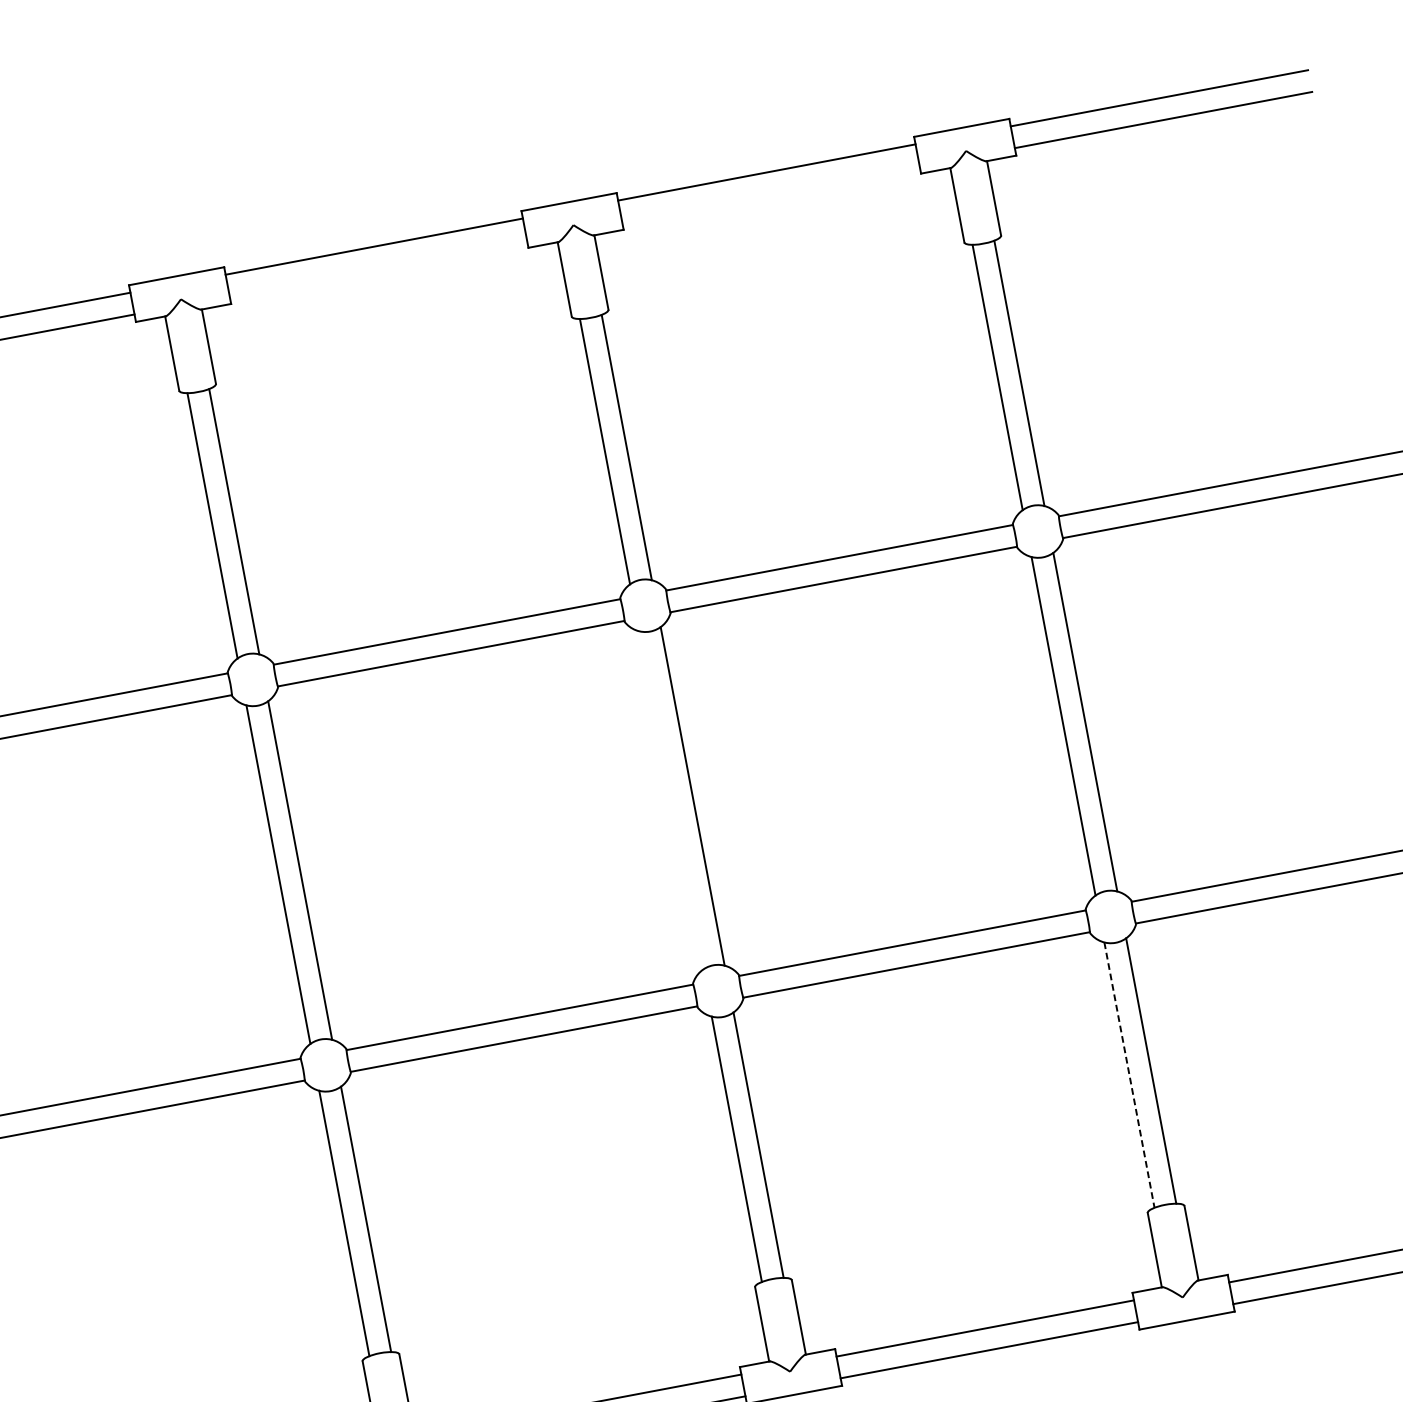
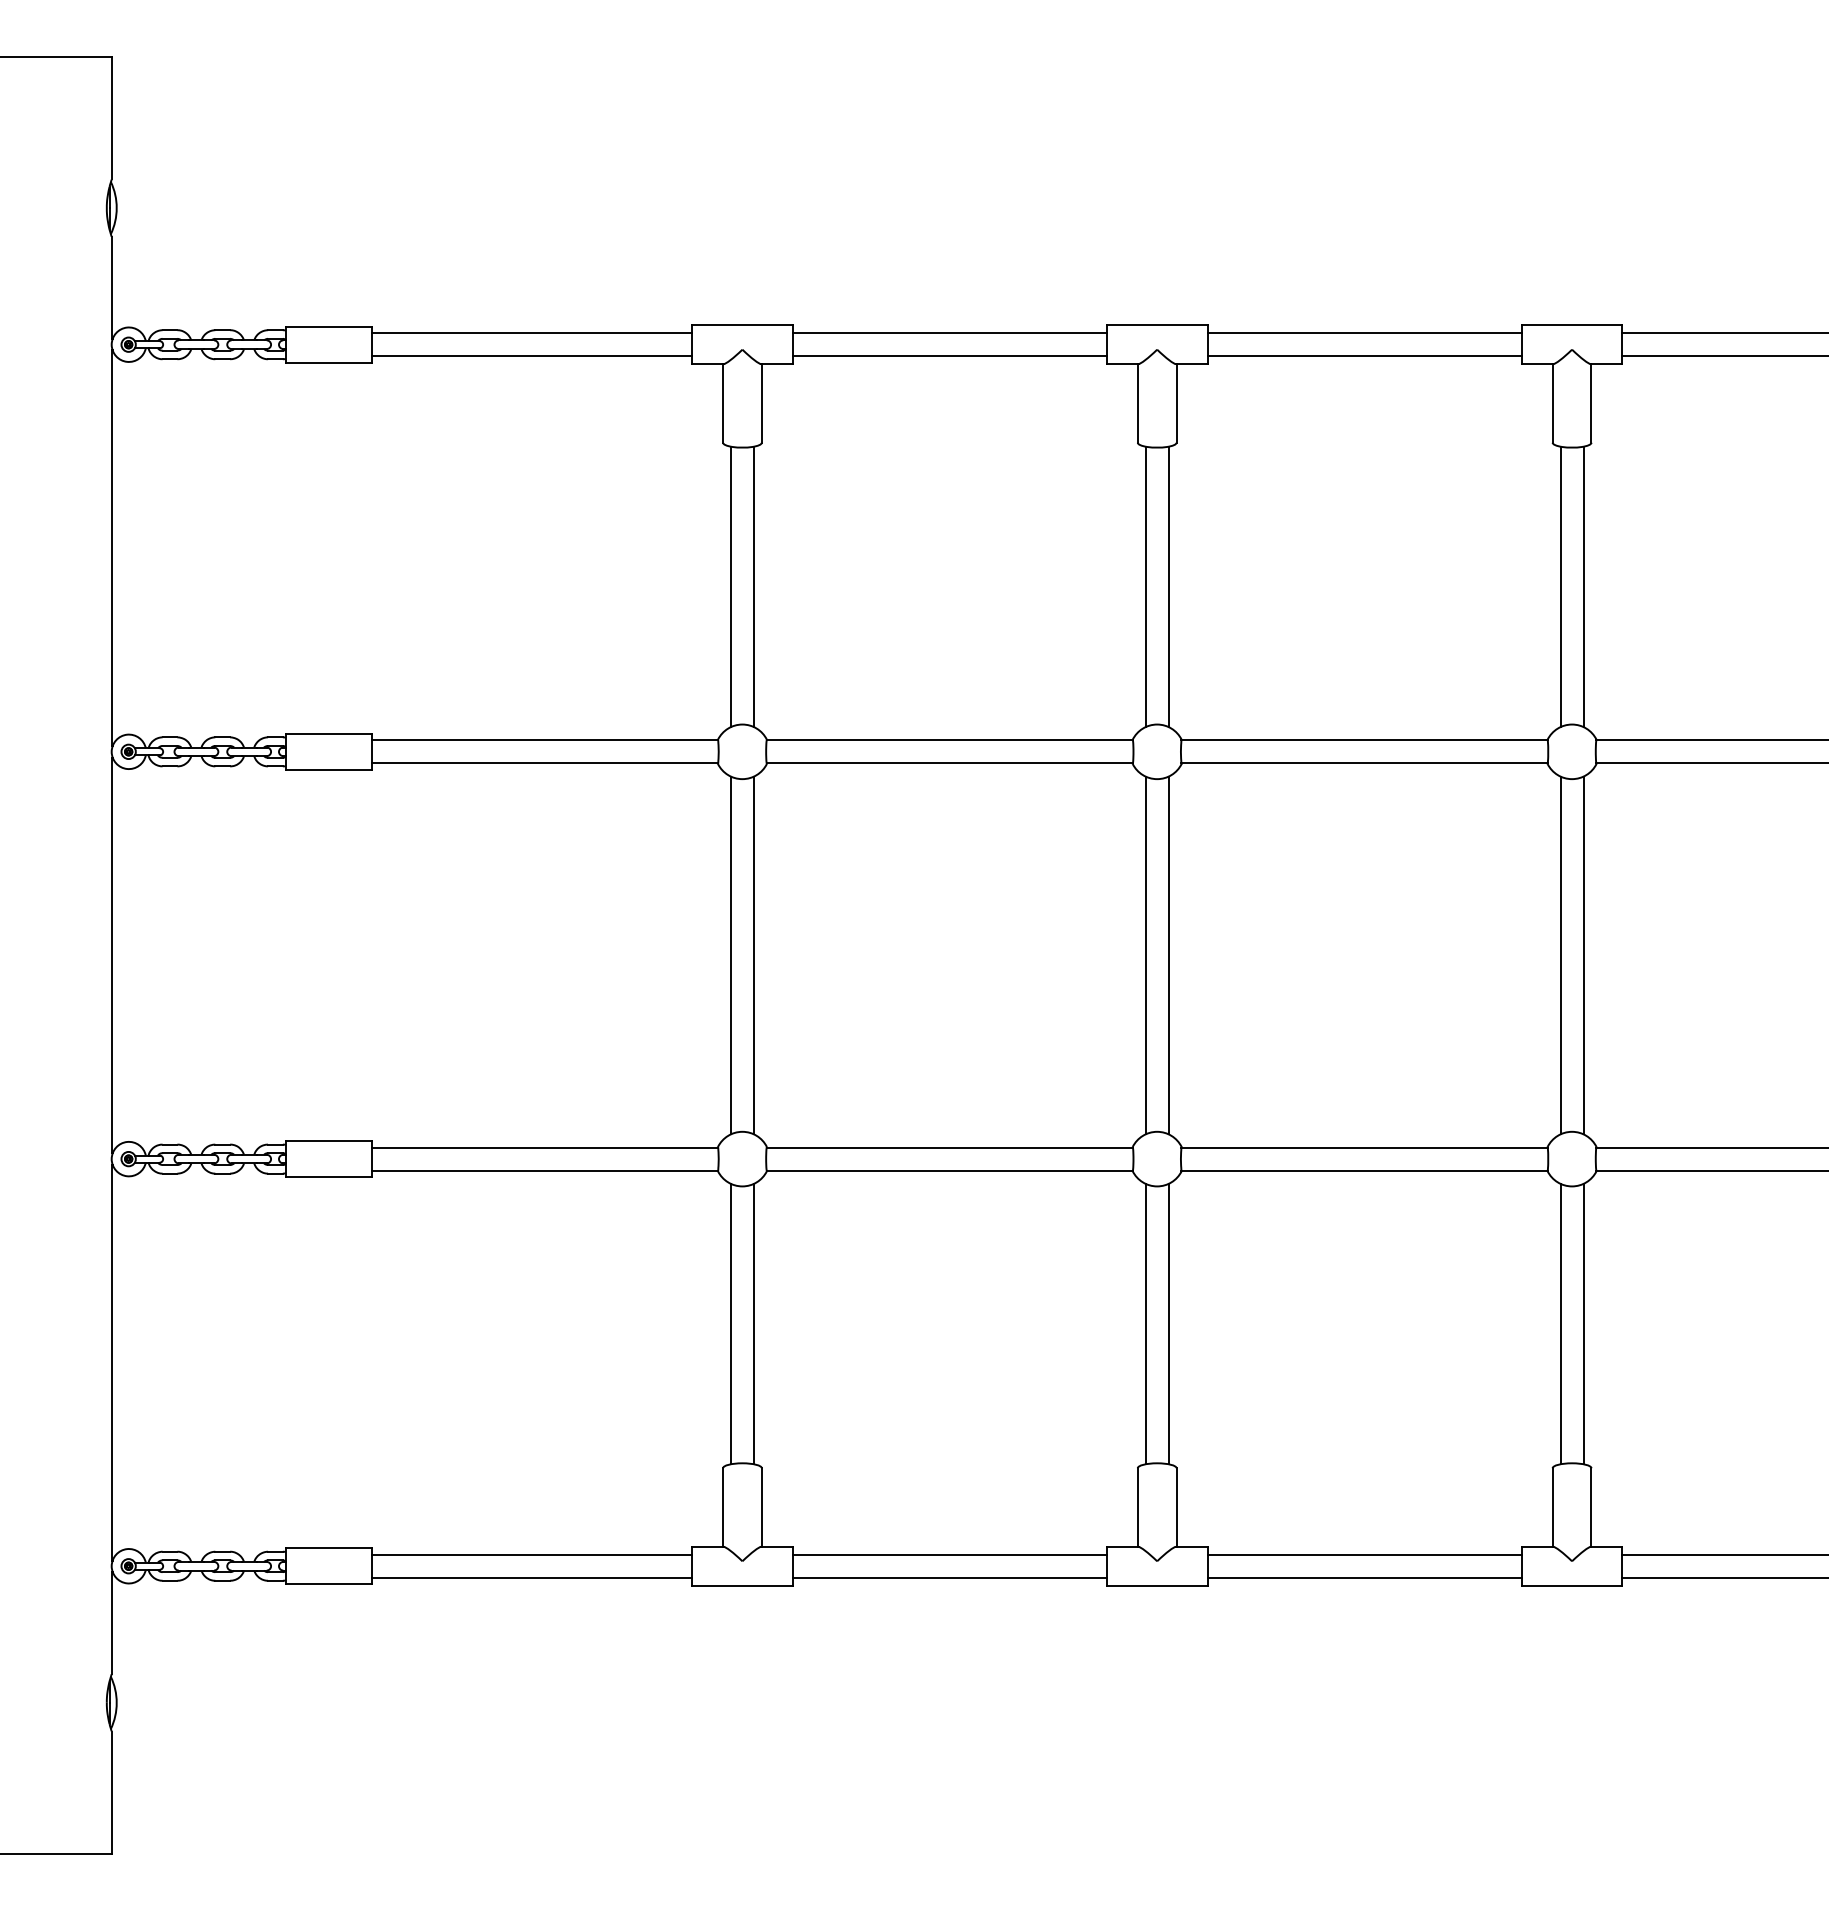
line: (770, 194) -> (1364, 356), added
line: (378, 268) -> (949, 356), added
line: (670, 800) -> (1145, 955), added
line: (1129, 1075) -> (1560, 1324), dashed -> solid

